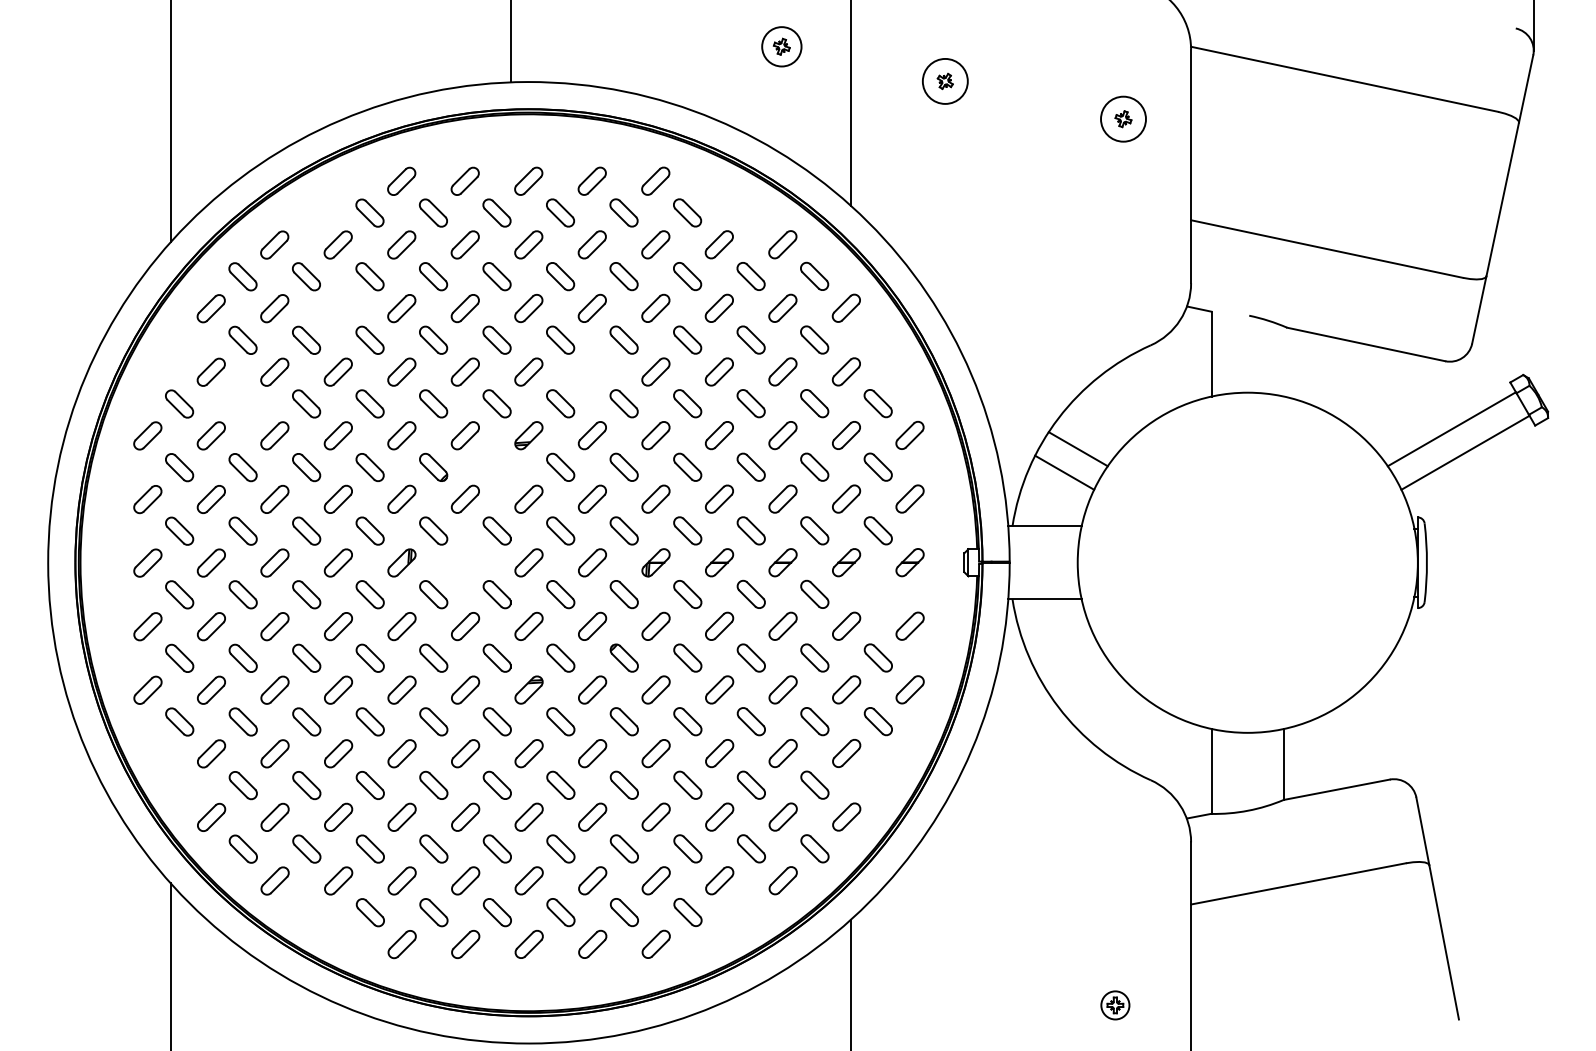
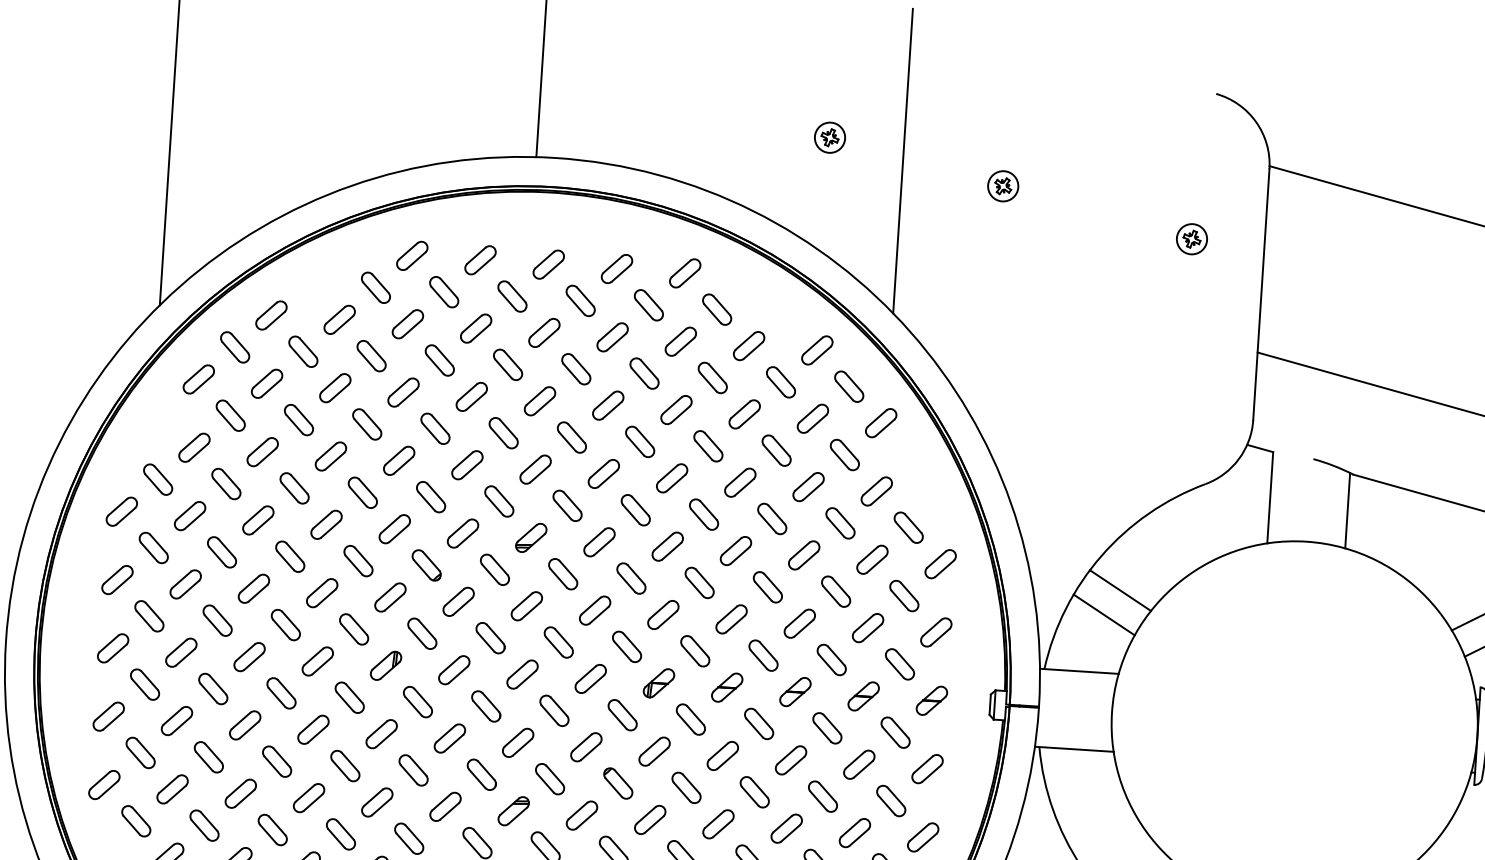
circle: (781, 46) -> (829, 137), size x0.71
circle: (945, 81) -> (1003, 186), size x0.62
circle: (1123, 119) -> (1191, 239), size x0.62
part: (337, 308) -> (334, 388), added
line: (1284, 361) -> (1348, 510), added
part: (591, 371) -> (602, 473), added
part: (242, 403) -> (225, 483), added
part: (496, 466) -> (494, 568), added
part: (465, 562) -> (454, 669), added
part: (877, 593) -> (894, 731), added

